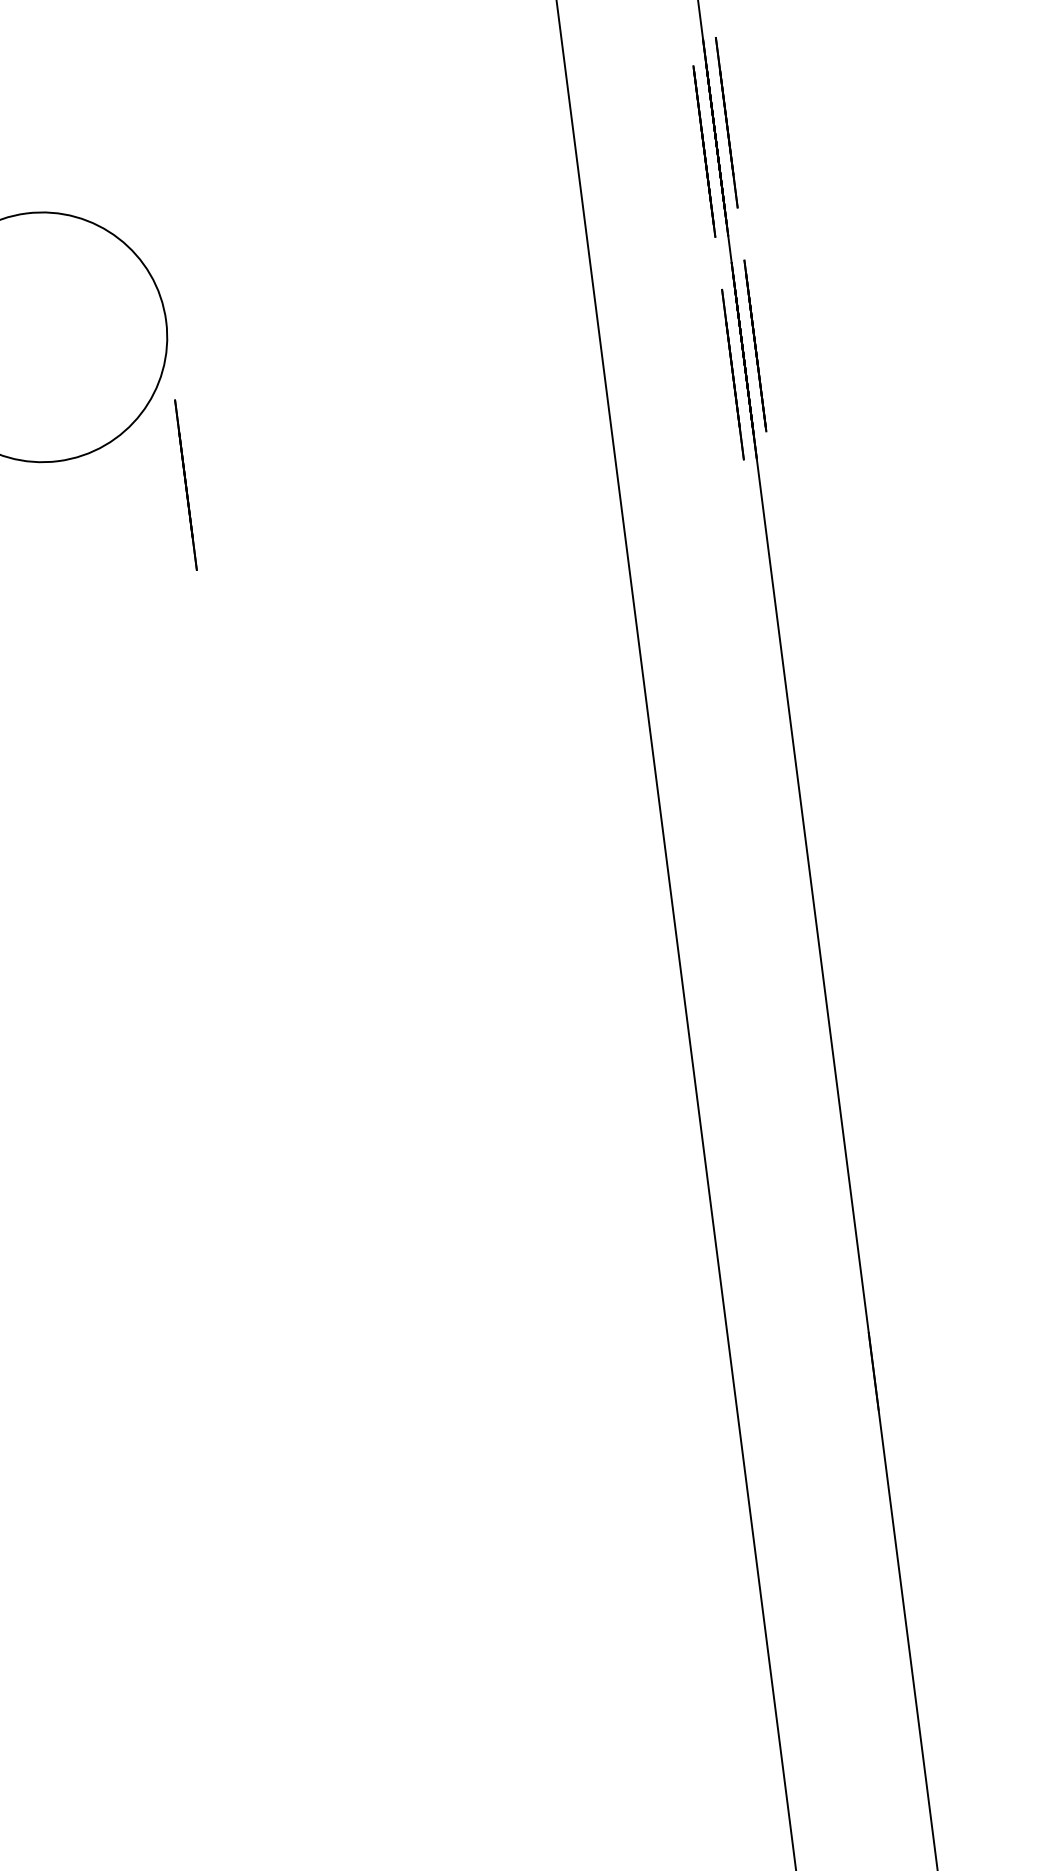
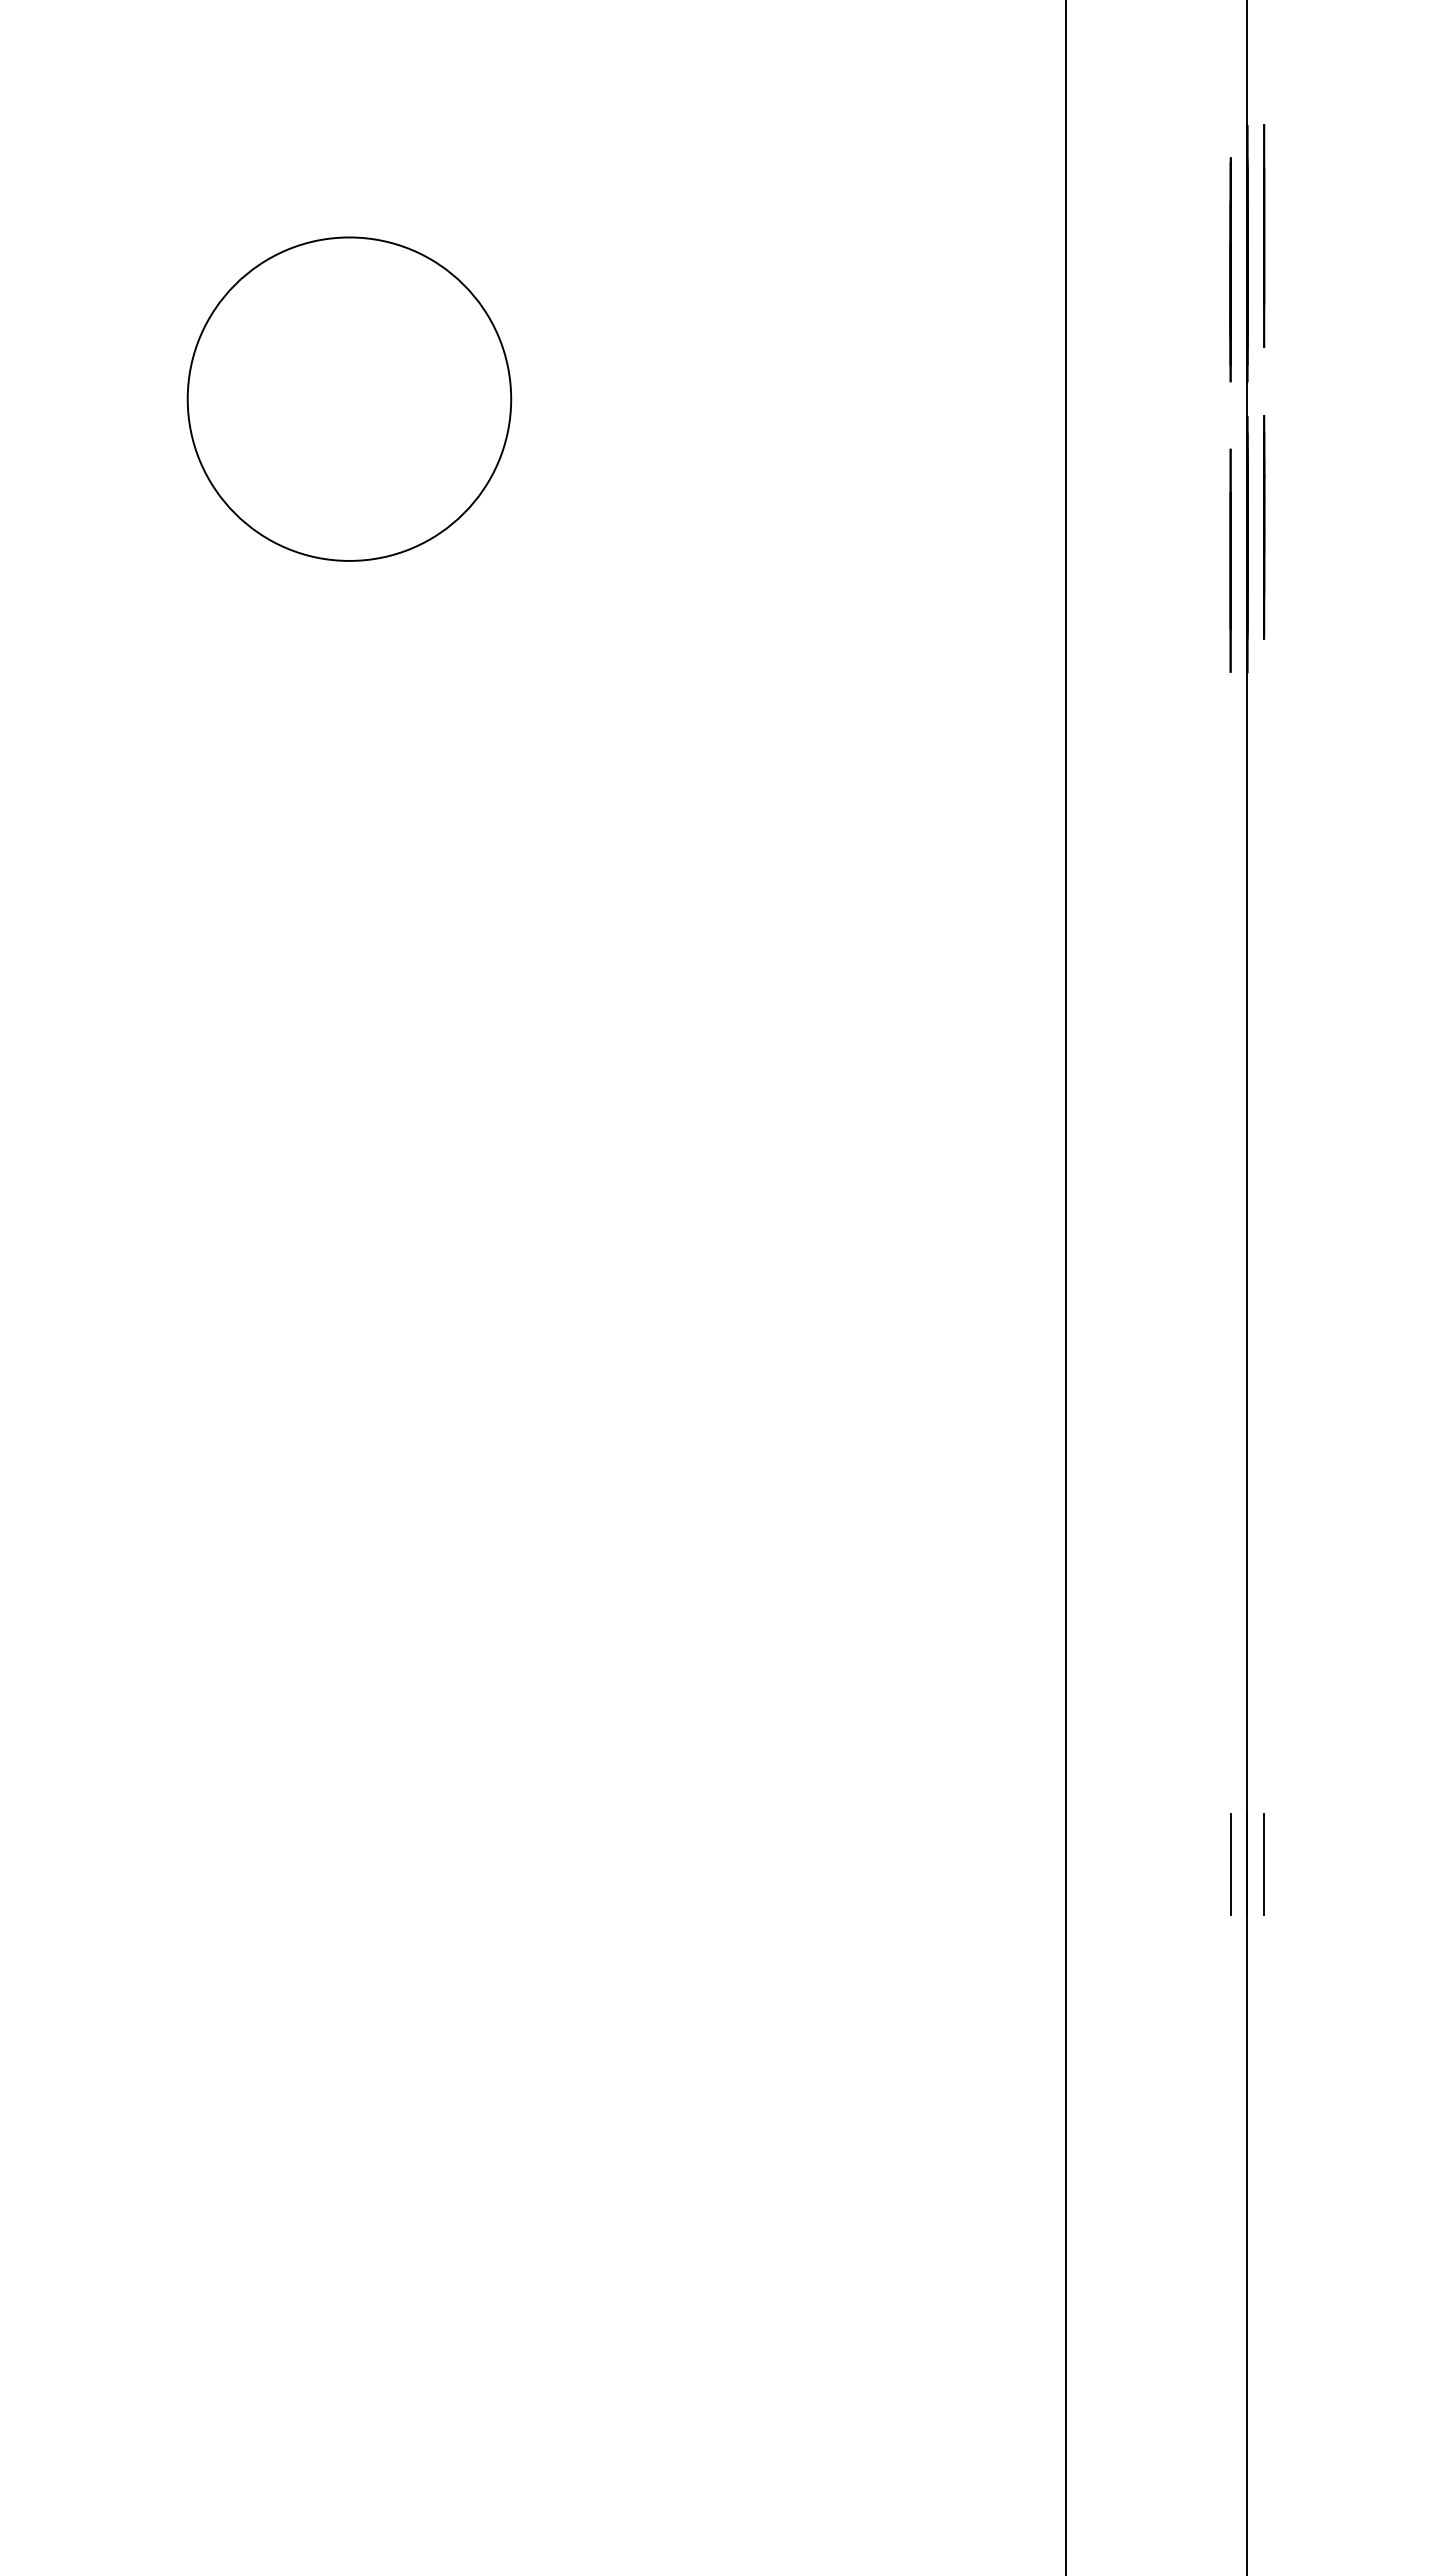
line: (185, 484) -> (509, 612), removed
line: (886, 1369) -> (1264, 1864), added
line: (860, 1372) -> (1230, 1864), added

